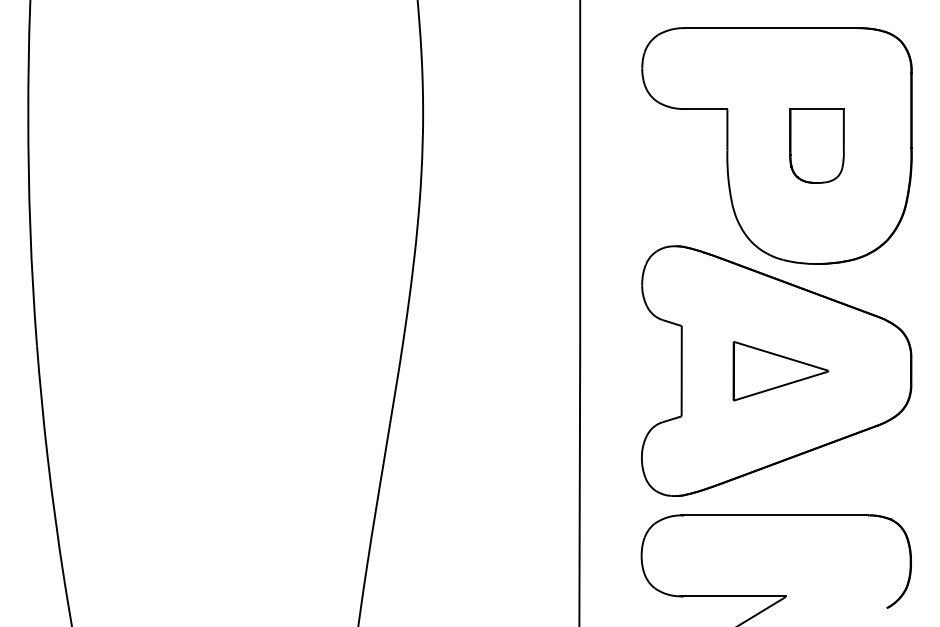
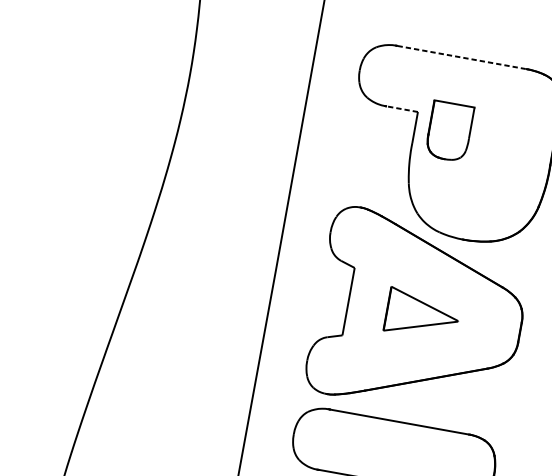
line: (771, 28) -> (461, 57), solid -> dashed
line: (706, 109) -> (402, 109), solid -> dashed
part: (816, 145) -> (449, 131), moved

